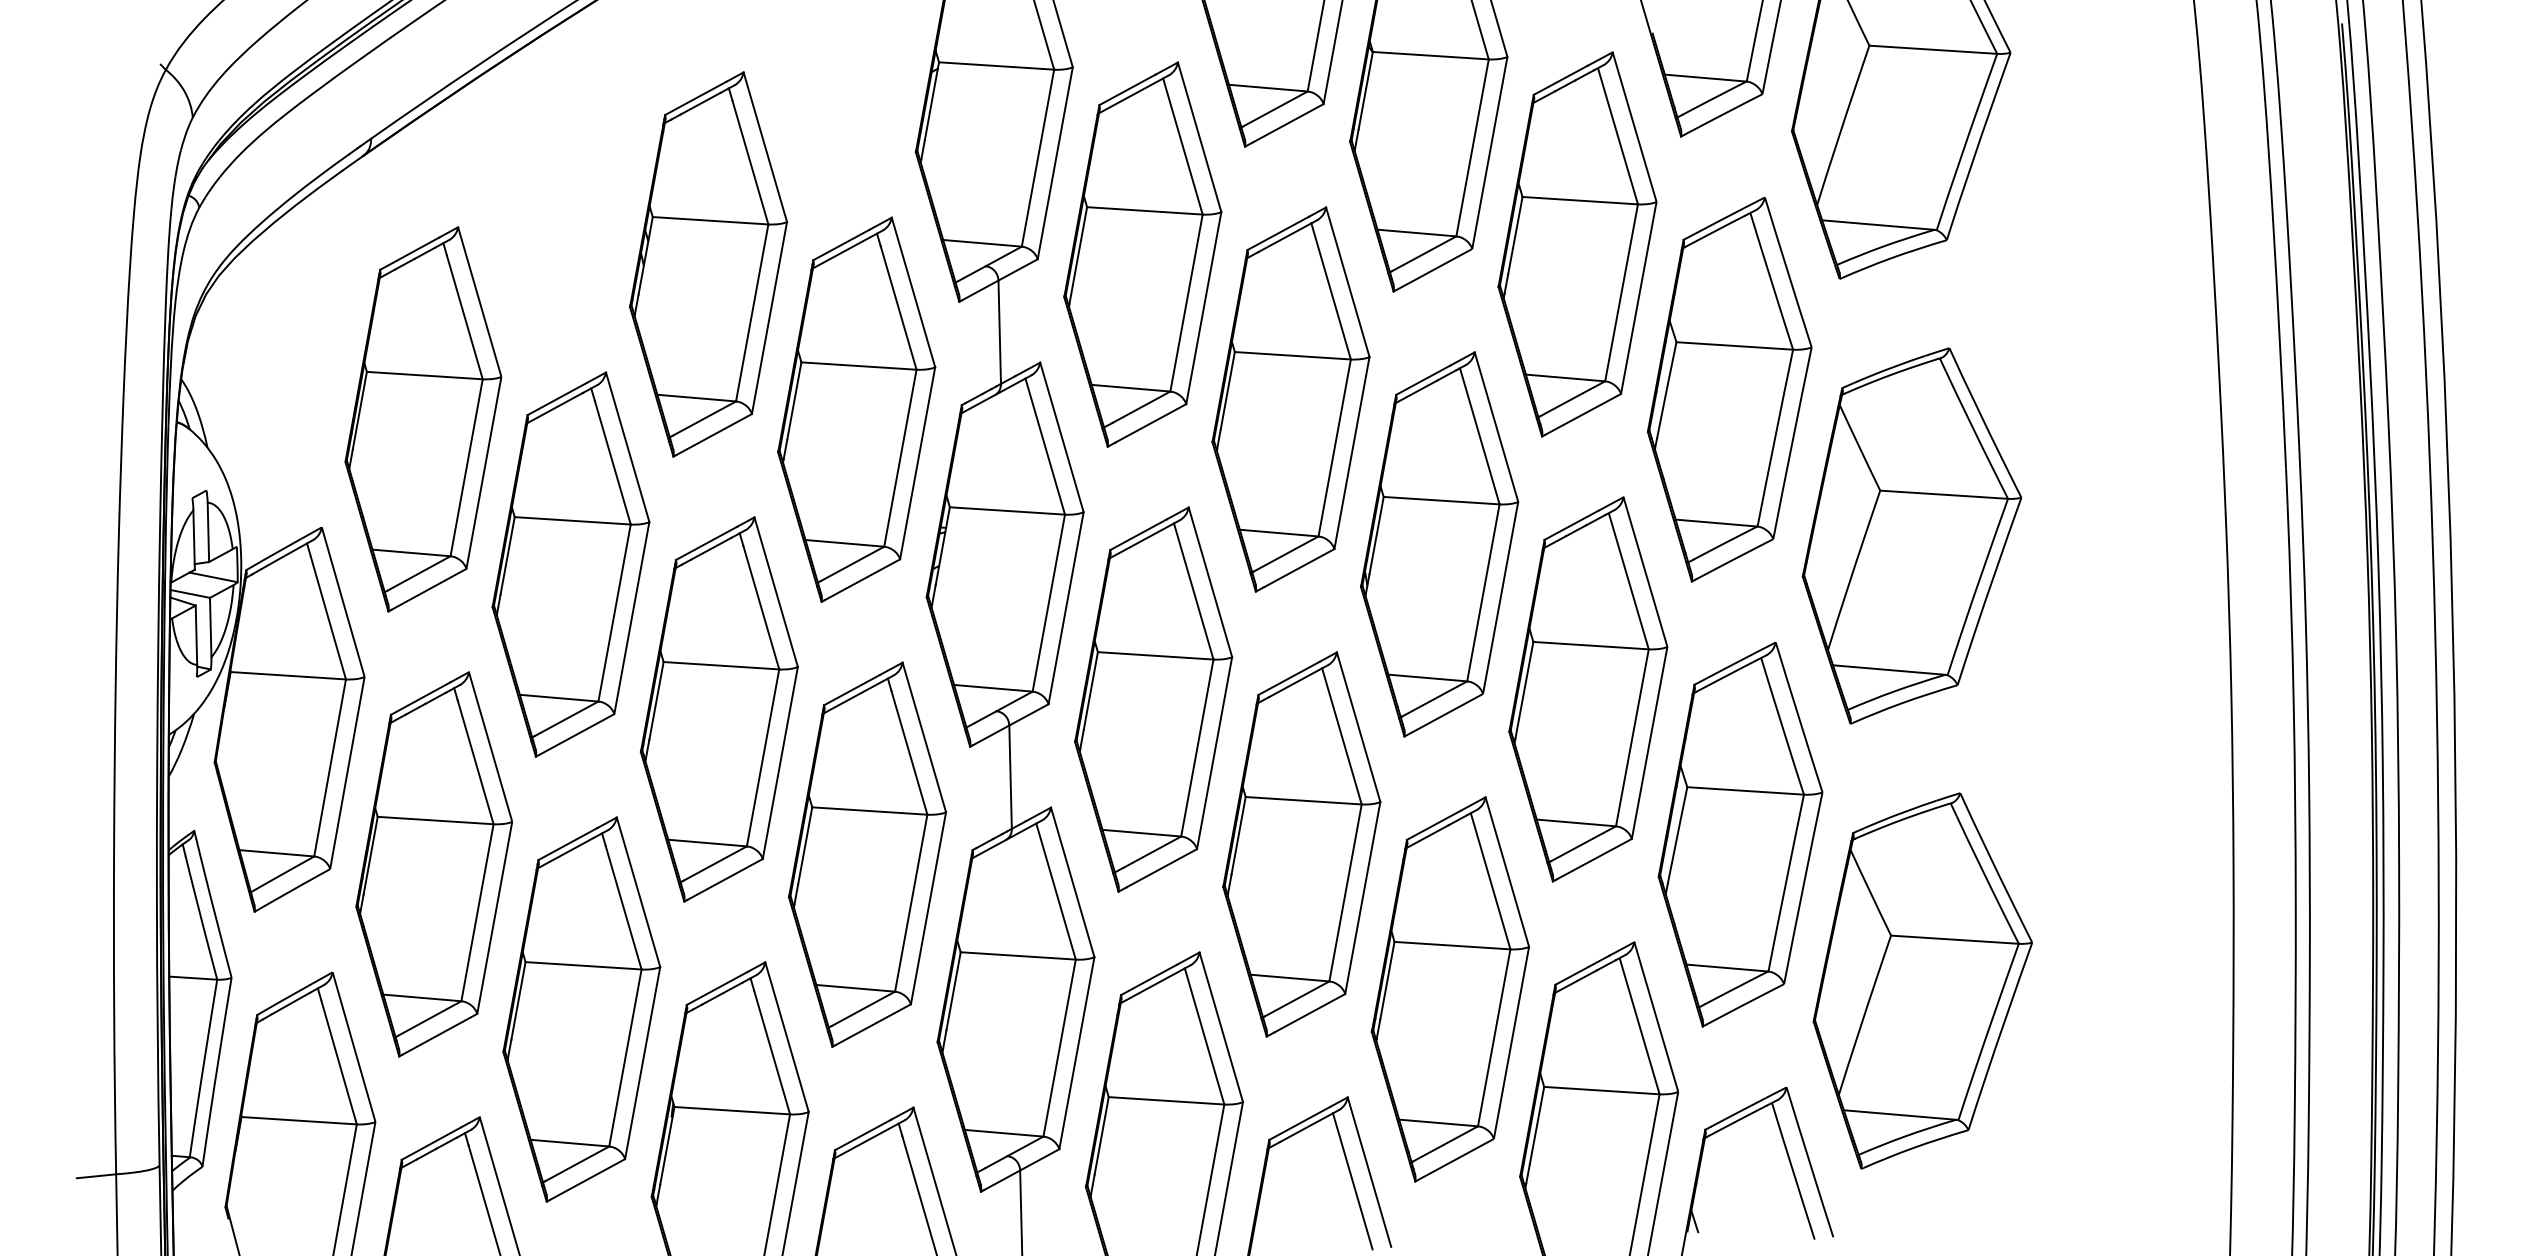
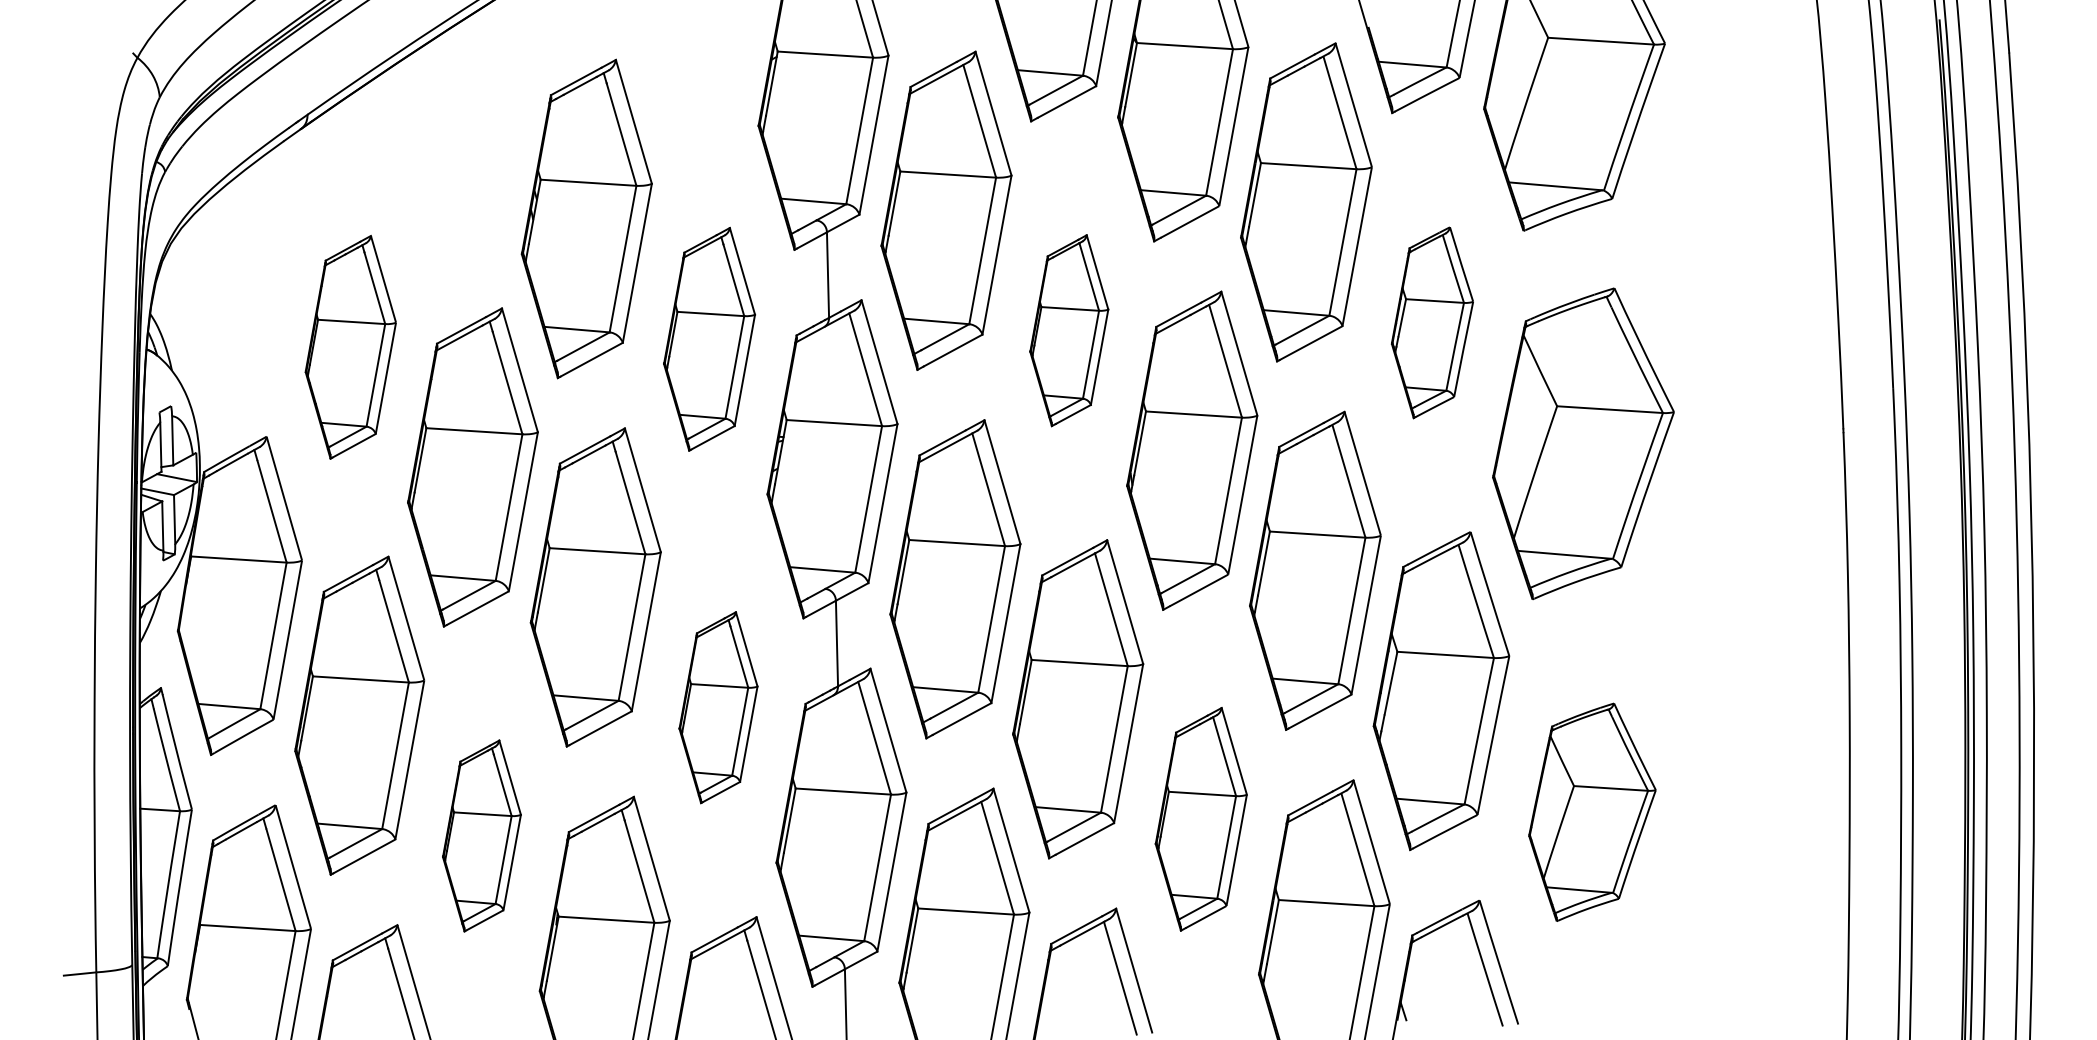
part: (1729, 389) -> (1432, 322), size x0.6
part: (1291, 399) -> (1069, 330), size x0.6
part: (856, 410) -> (709, 339), size x0.7
part: (423, 419) -> (350, 347), size x0.7
part: (867, 854) -> (718, 707), size x0.6
part: (1922, 981) -> (1592, 812), size x0.7
part: (1450, 989) -> (1201, 819), size x0.7
part: (581, 1008) -> (481, 835), size x0.6

